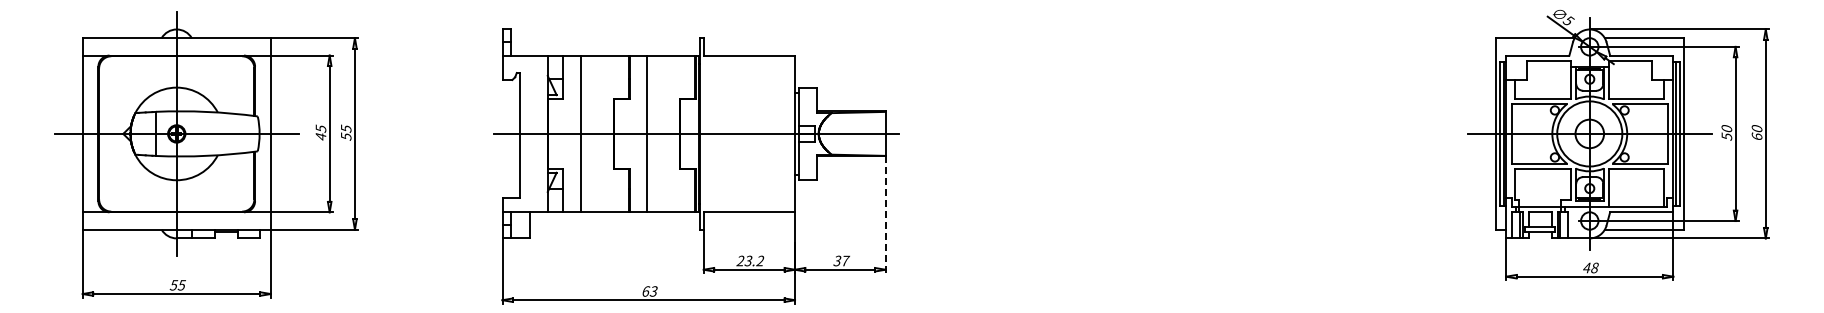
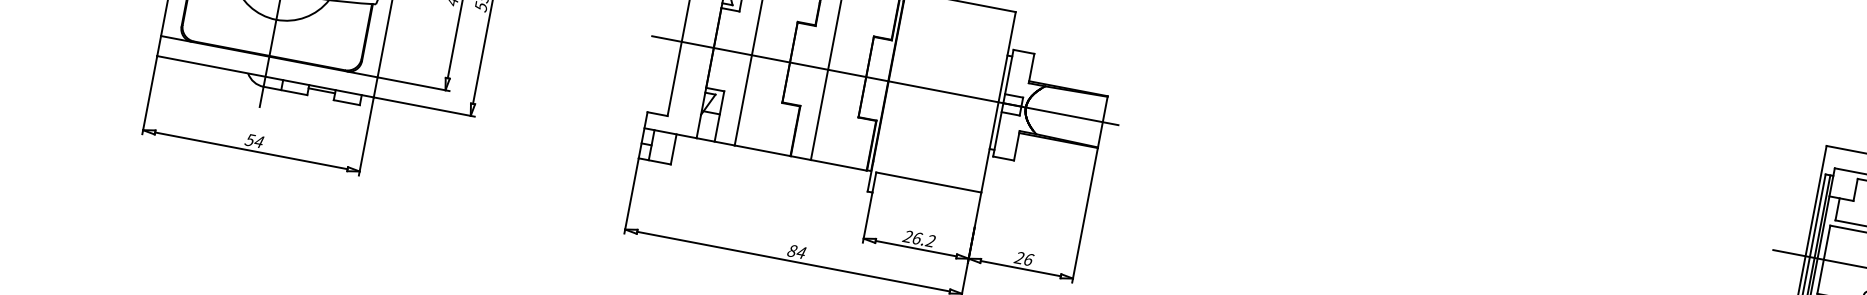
line: (885, 215) -> (1084, 216), dashed -> solid
text: (748, 260) -> (917, 237), 23.2 -> 26.2
text: (841, 260) -> (1024, 258), 37 -> 26
text: (181, 285) -> (258, 142), 55 -> 54
text: (649, 291) -> (796, 251), 63 -> 84

